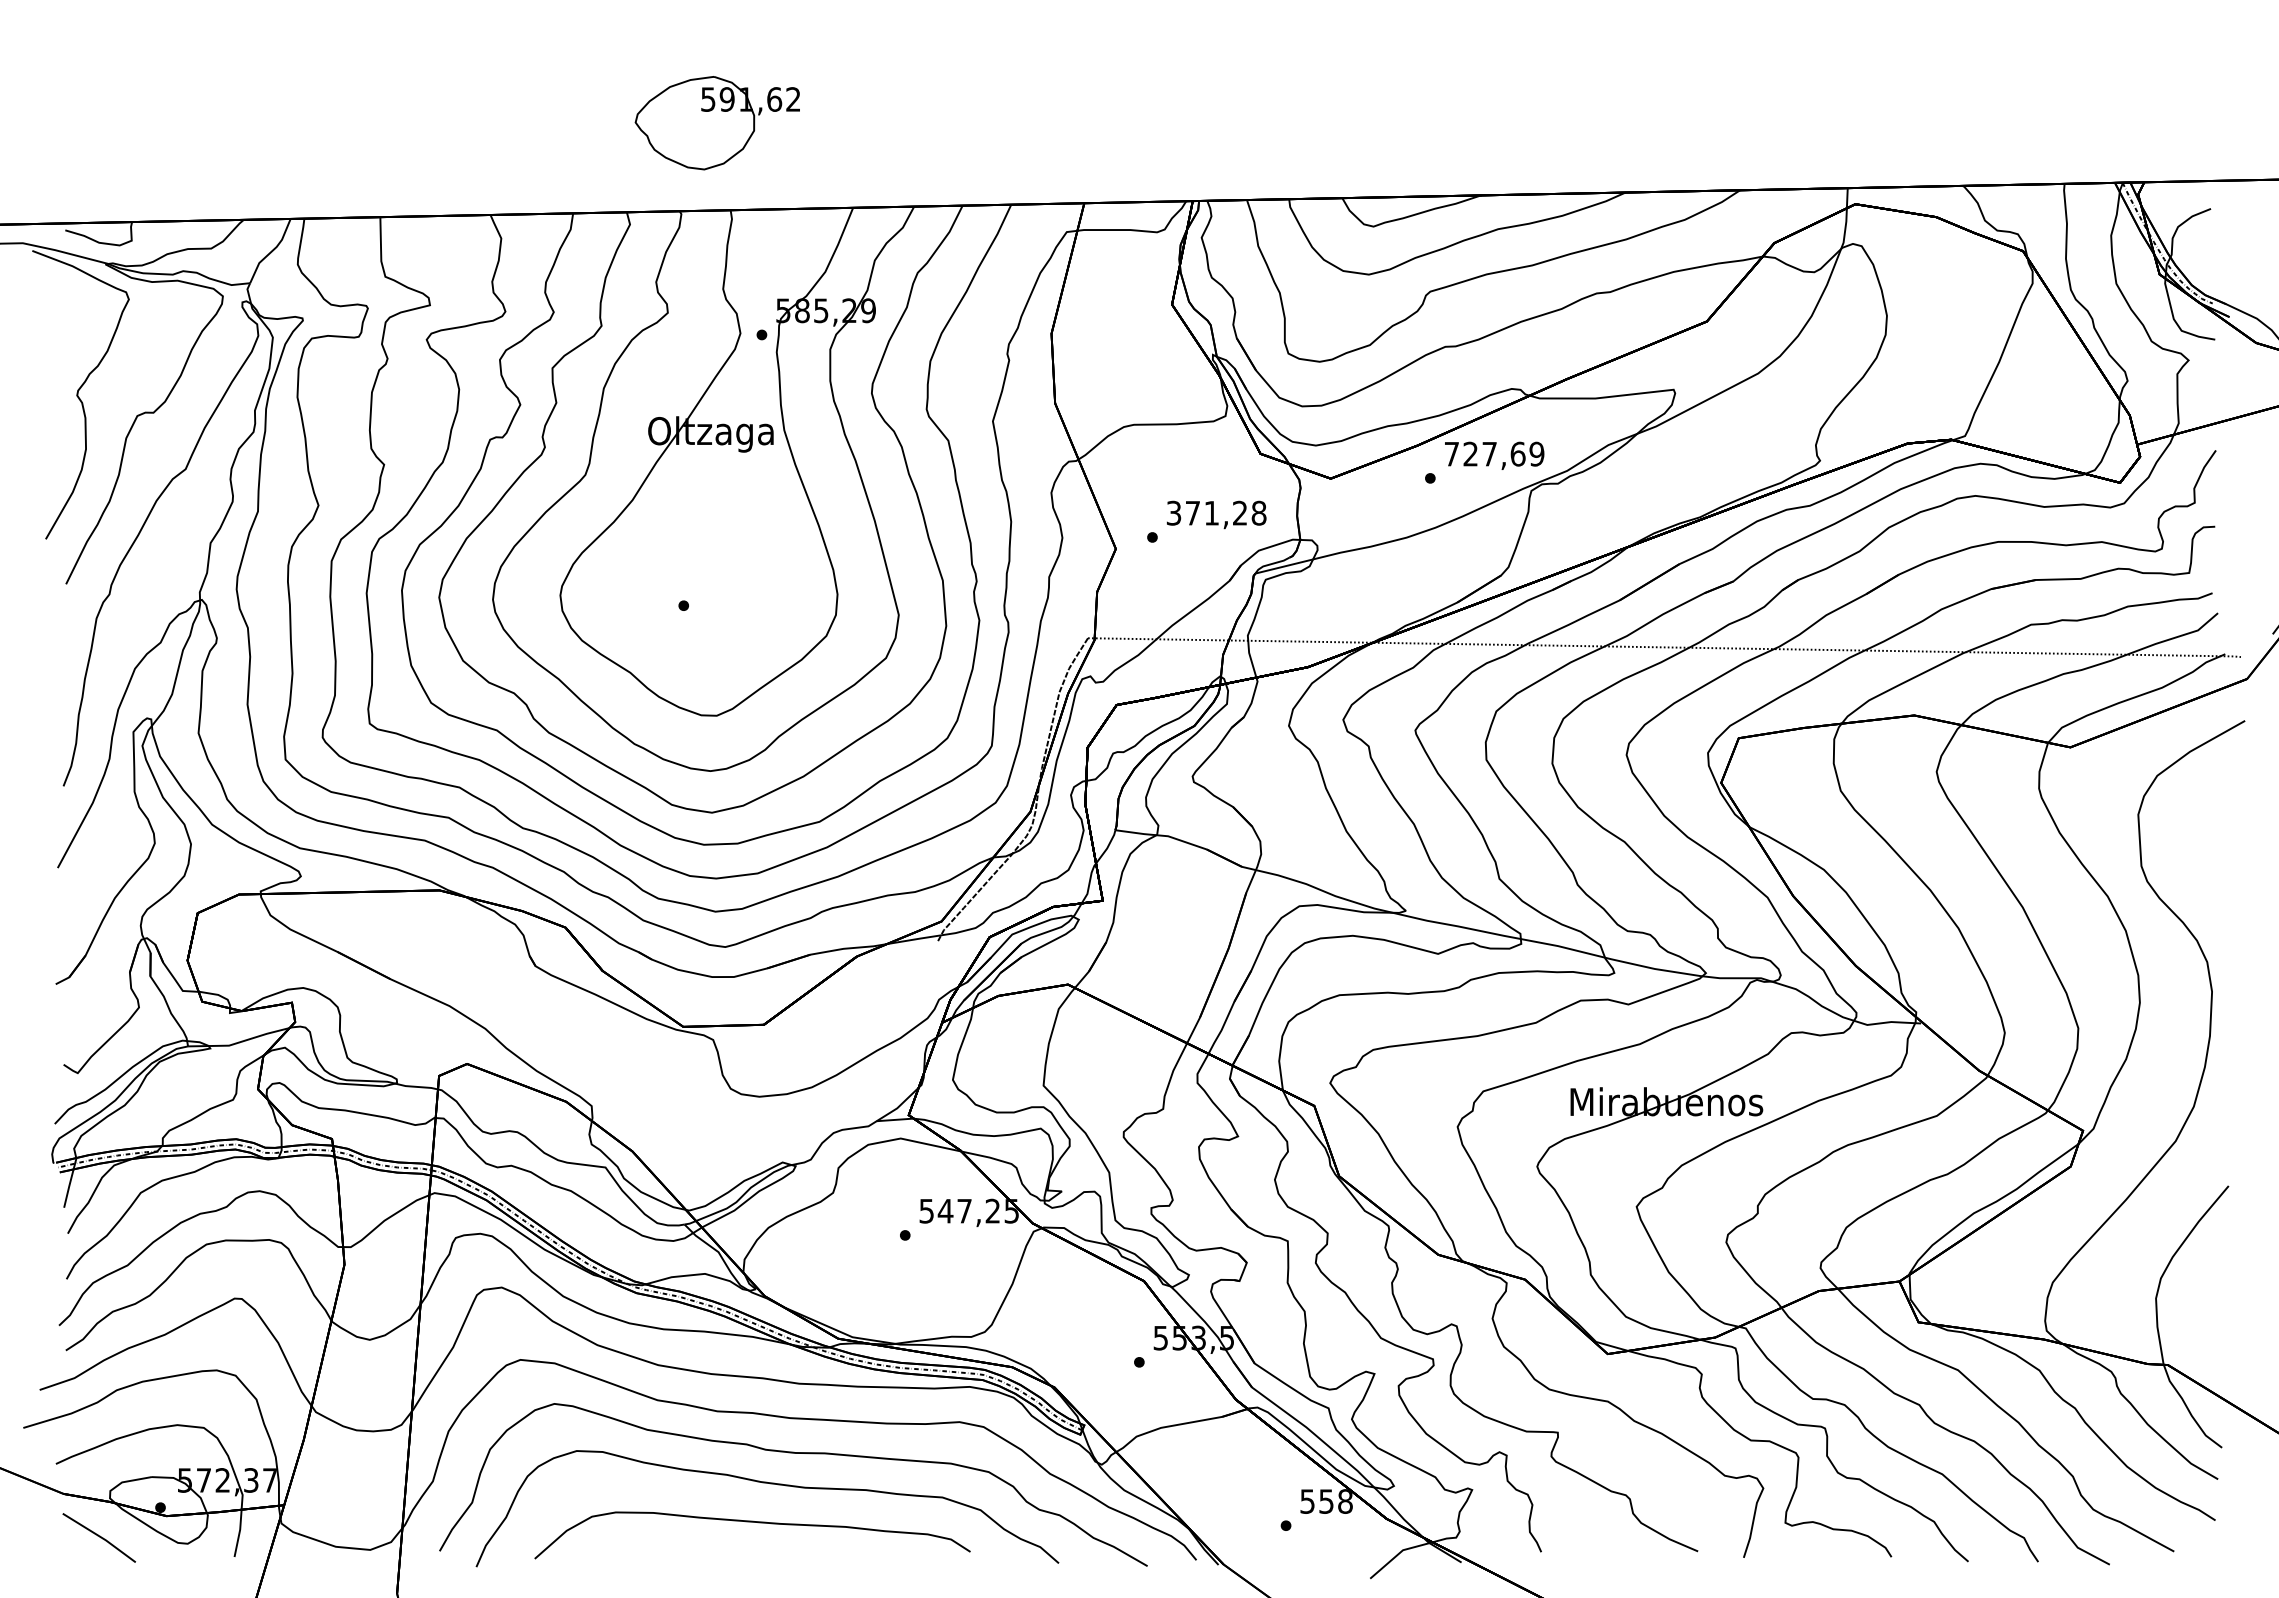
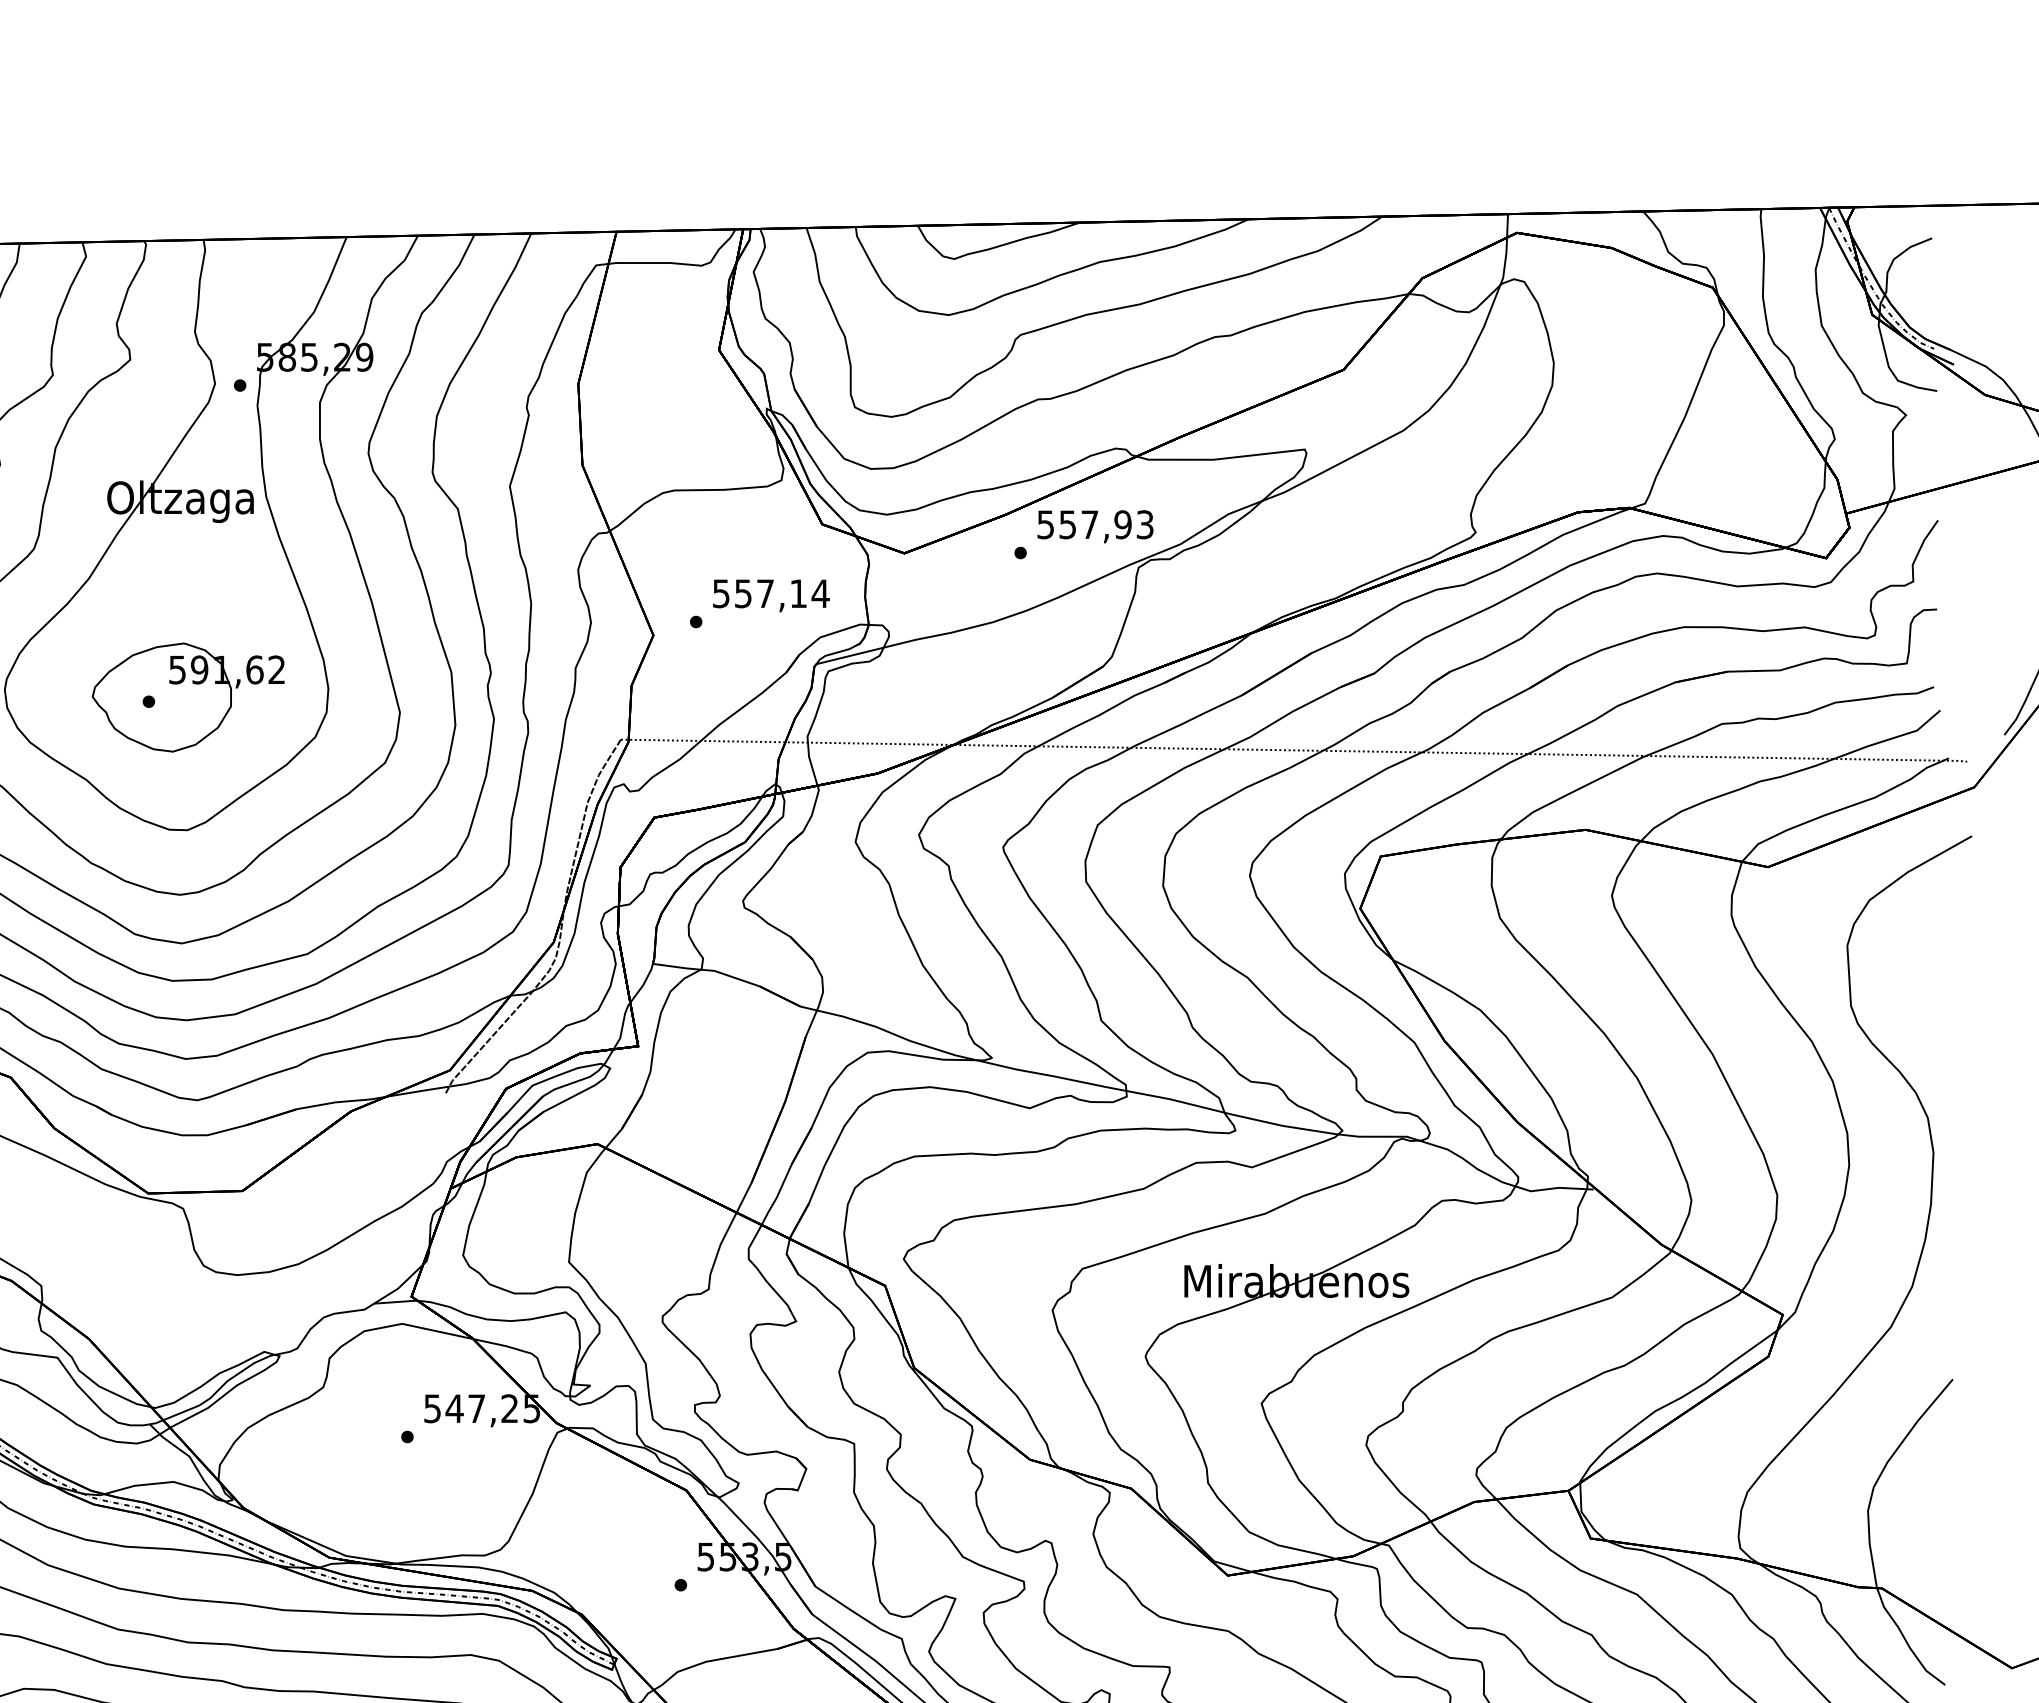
part: (716, 123) -> (187, 697), moved
text: (1494, 453) -> (1095, 523), 727,69 -> 557,93
text: (1216, 512) -> (770, 592), 371,28 -> 557,14

